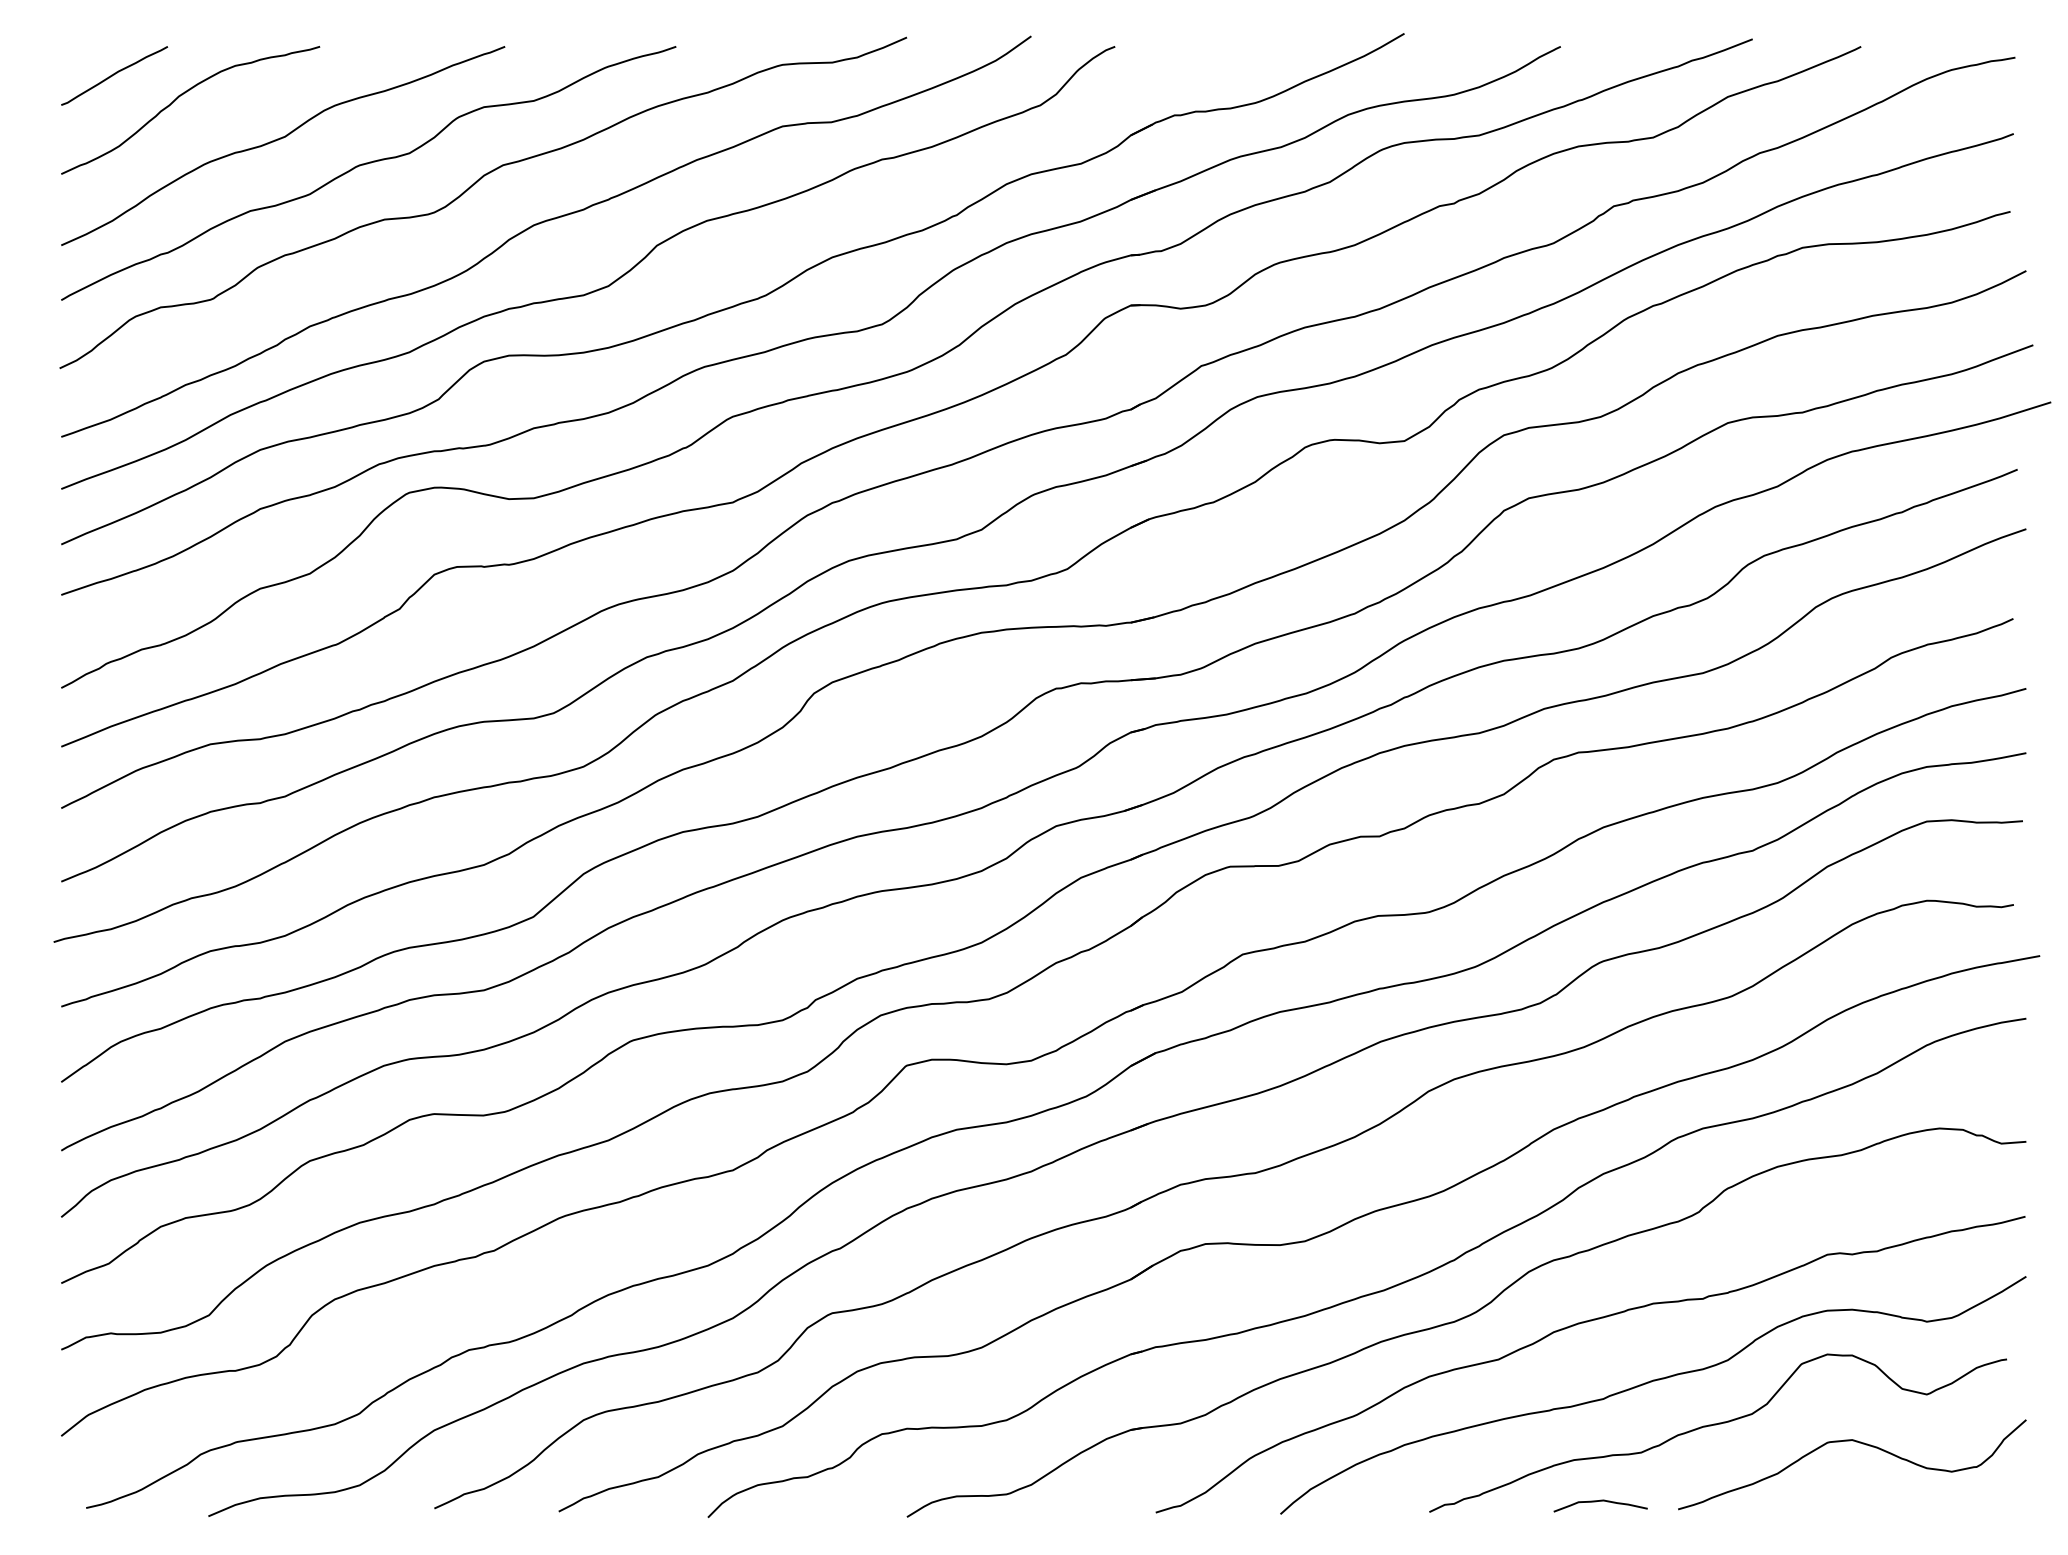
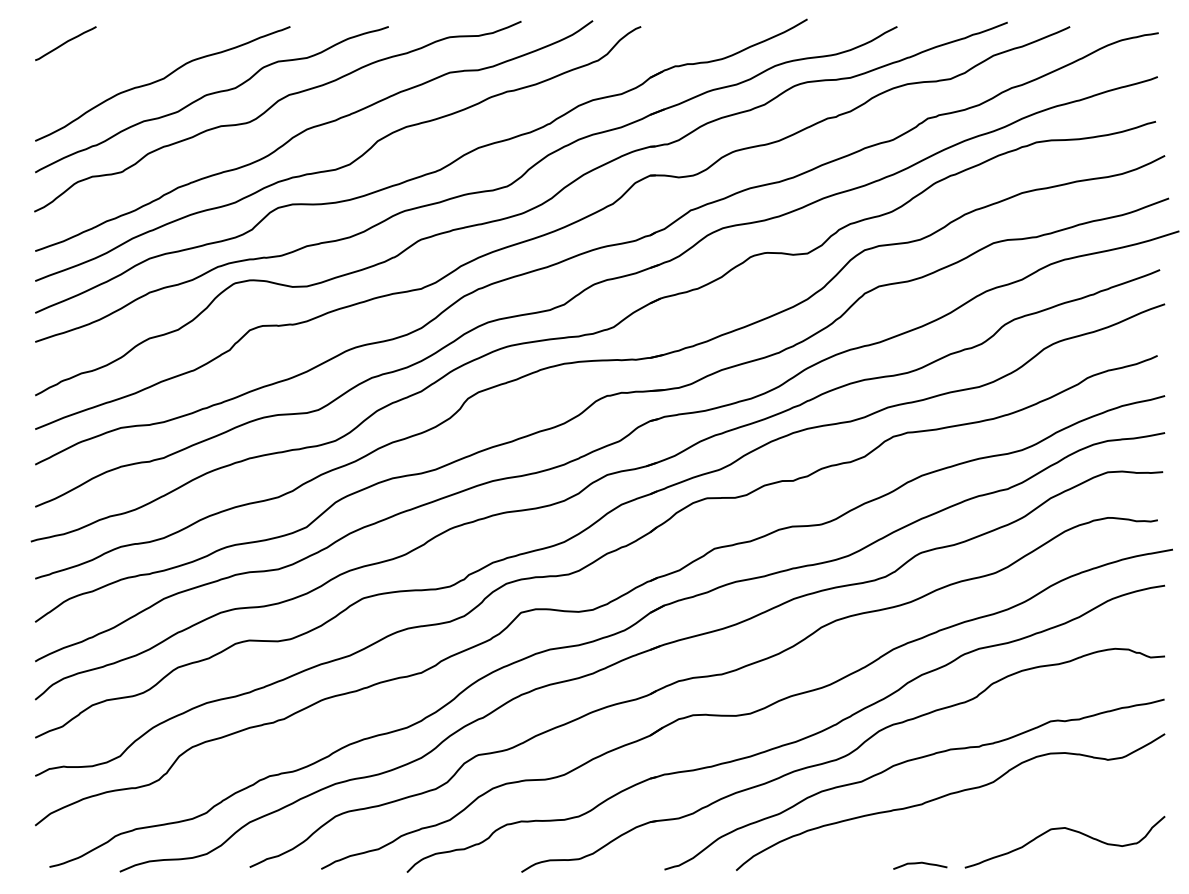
curve: (180, 98) -> (103, 56), removed
curve: (1717, 1425) -> (987, 819), removed

